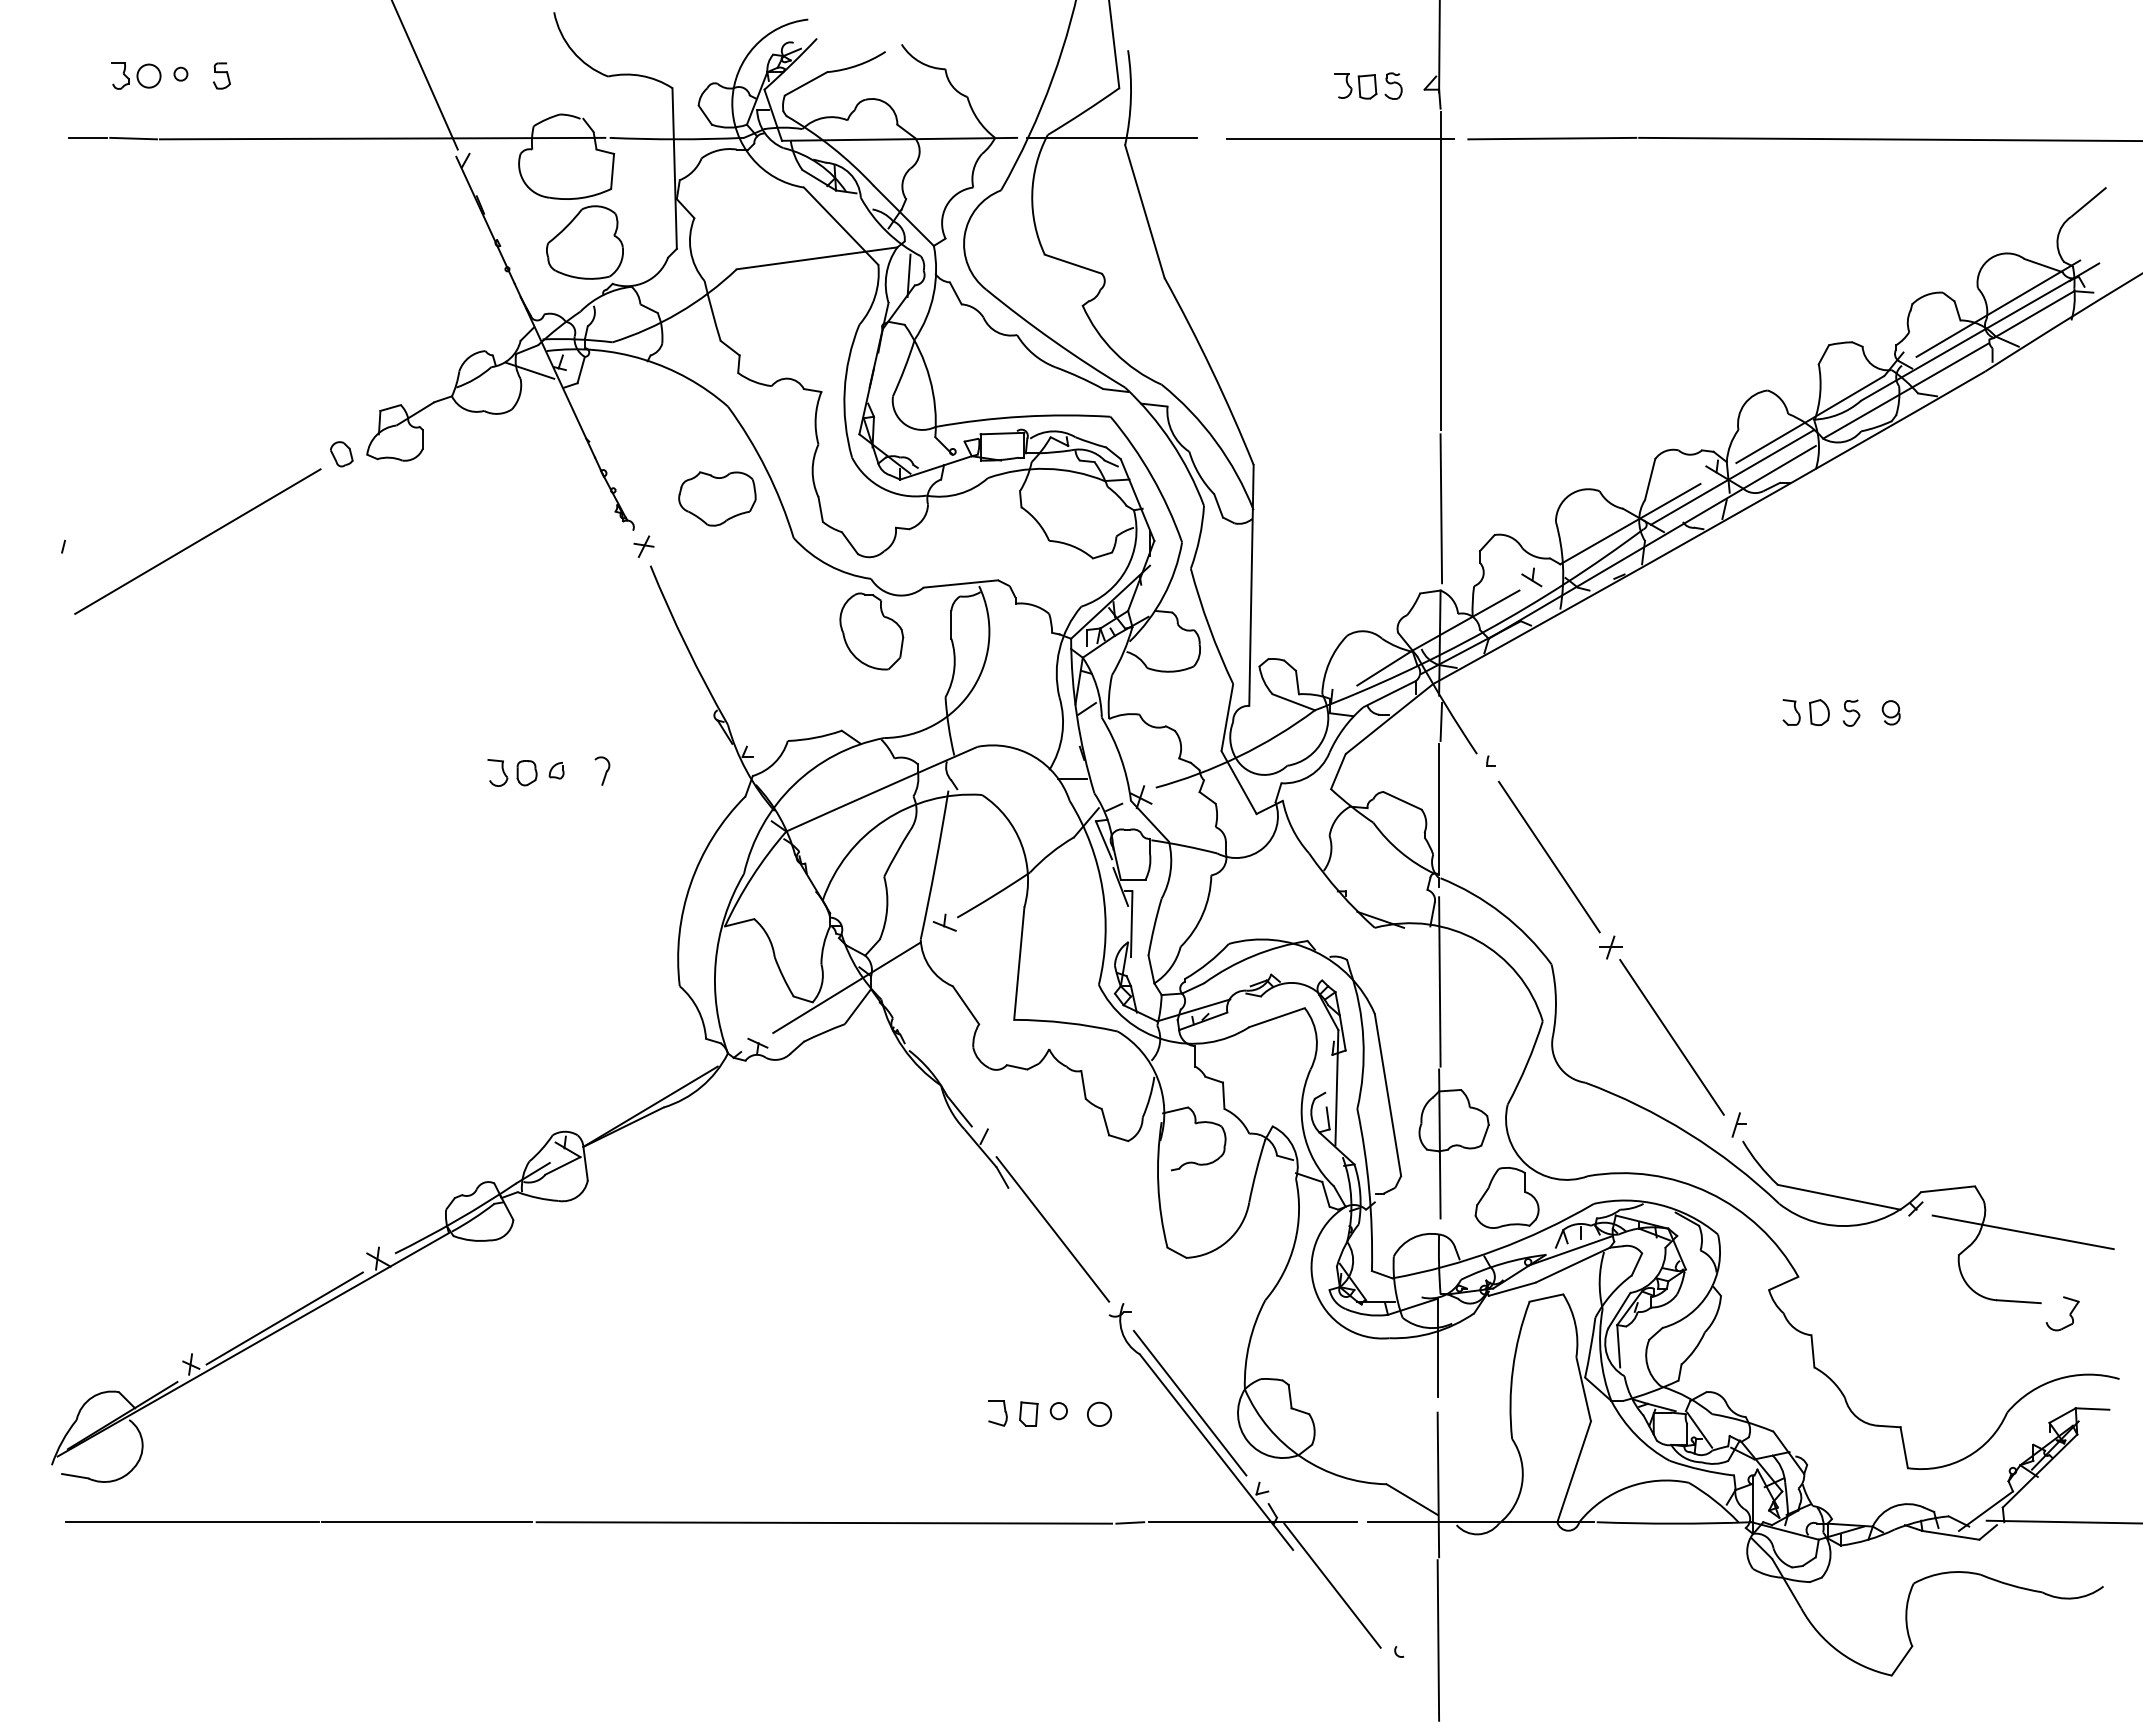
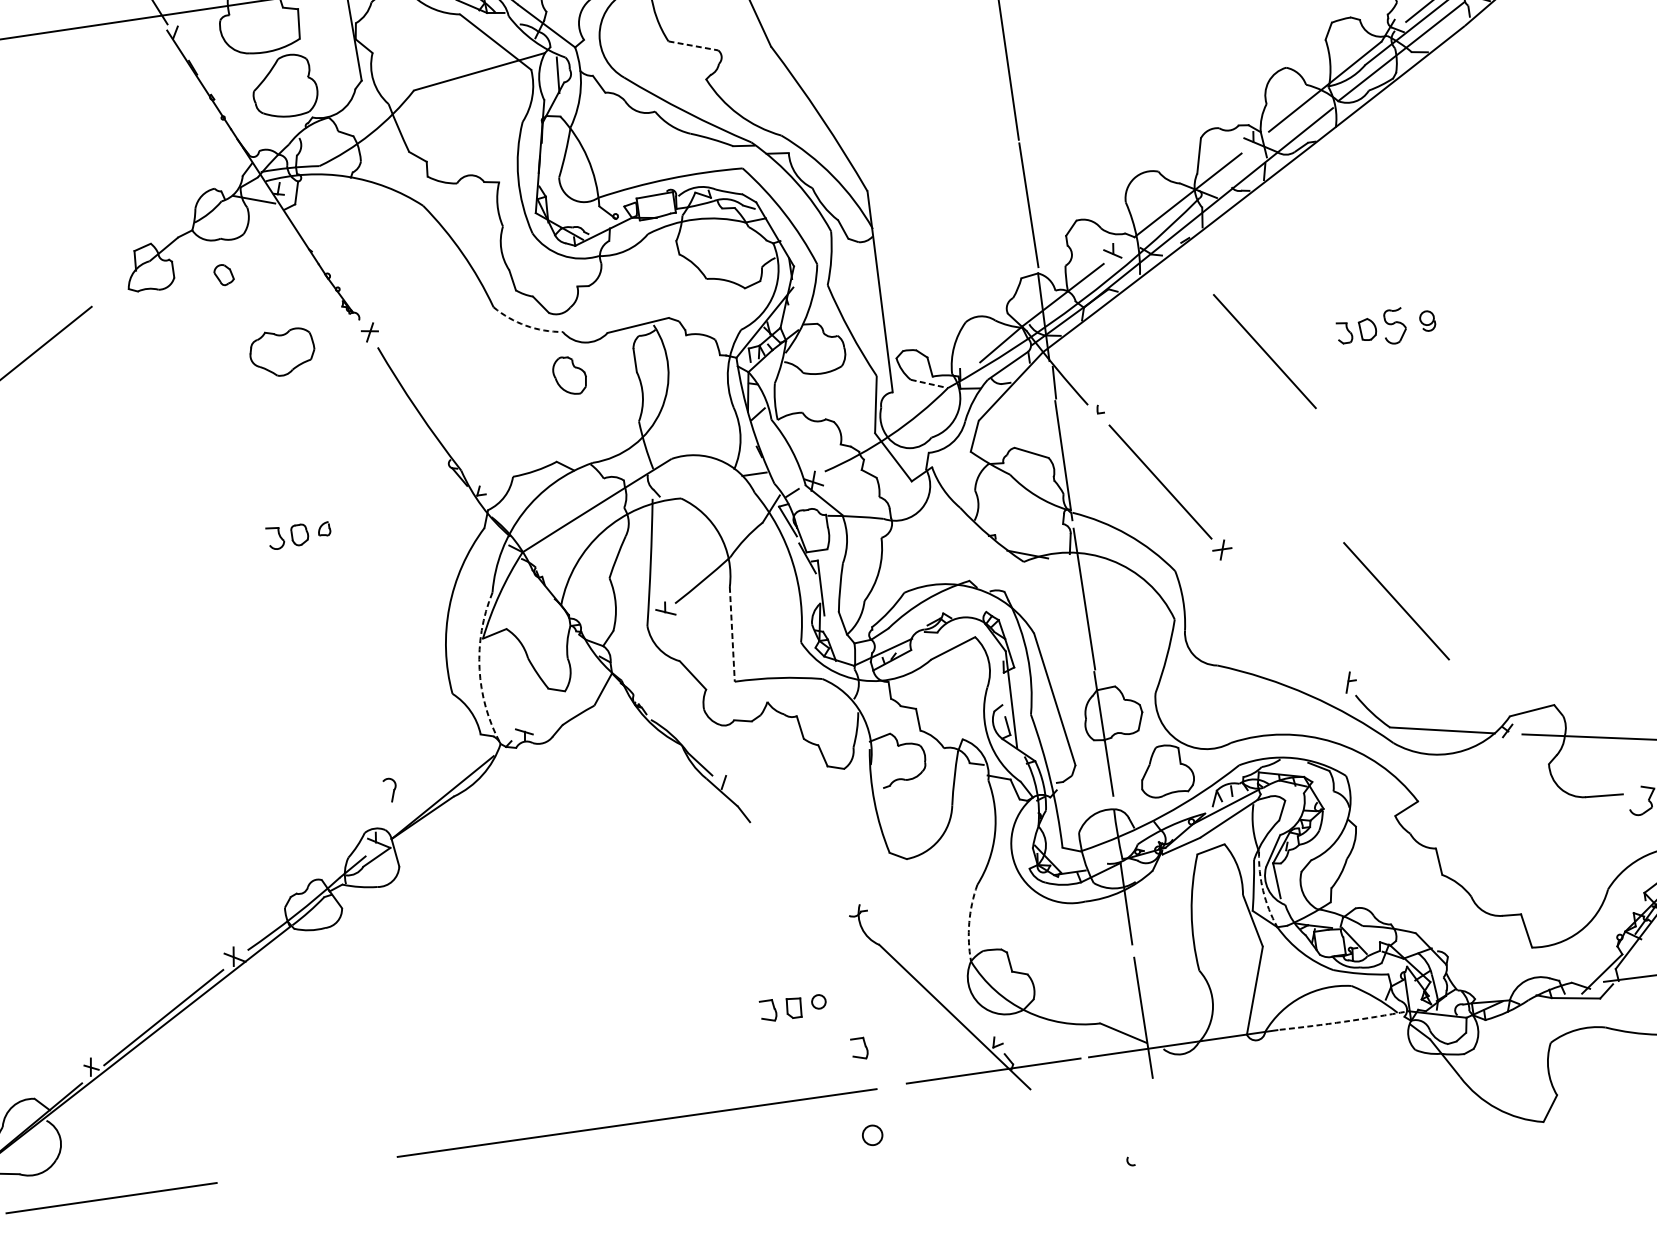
line: (1073, 264) -> (693, 46), solid -> dashed
part: (341, 454) -> (223, 275), moved
line: (1732, 476) -> (1267, 143), removed
part: (717, 498) -> (282, 352), moved
arc: (828, 565) -> (525, 325), solid -> dashed
part: (871, 631) -> (569, 375), size x0.6
line: (1293, 702) -> (929, 384), solid -> dashed
part: (1851, 712) -> (1394, 325), size x1.6
line: (1694, 720) -> (1264, 351), added
part: (602, 770) -> (390, 789), moved
arc: (715, 961) -> (479, 668), solid -> dashed
line: (1019, 964) -> (732, 635), solid -> dashed
line: (846, 987) -> (591, 674), removed
line: (1671, 1037) -> (1396, 601), moved
line: (1052, 1229) -> (791, 851), removed
arc: (1249, 1343) -> (969, 922), solid -> dashed
arc: (1600, 1355) -> (1262, 890), solid -> dashed
line: (1189, 1402) -> (926, 979), removed
circle: (1099, 1413) -> (872, 1134), moved
part: (1105, 1472) -> (865, 1047), added
line: (427, 1522) -> (306, 1170), removed
line: (1130, 1522) -> (891, 1085), removed
arc: (1674, 1523) -> (1344, 1021), solid -> dashed
line: (1332, 1585) -> (1067, 1114), removed
line: (1438, 1640) -> (1162, 1147), removed

